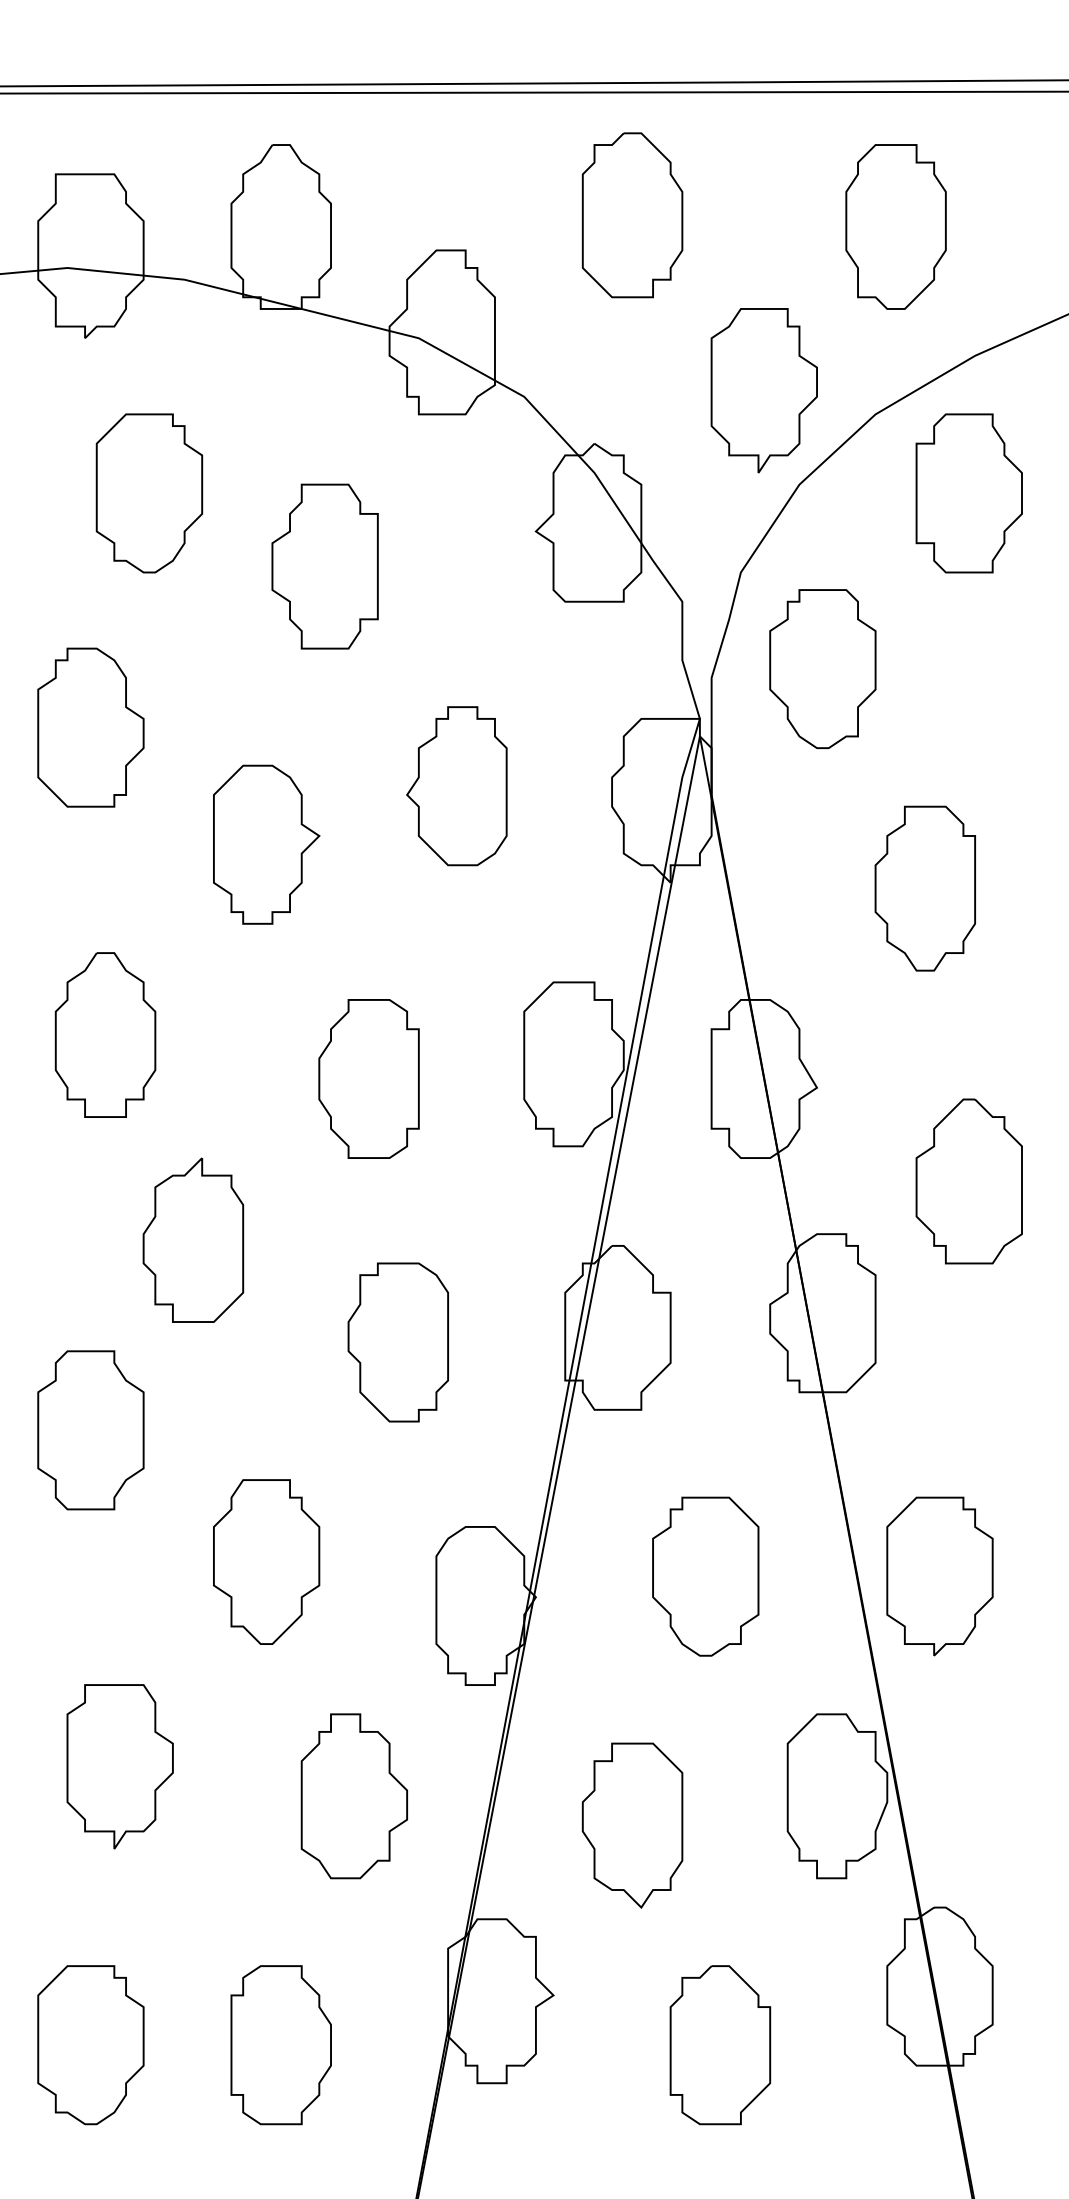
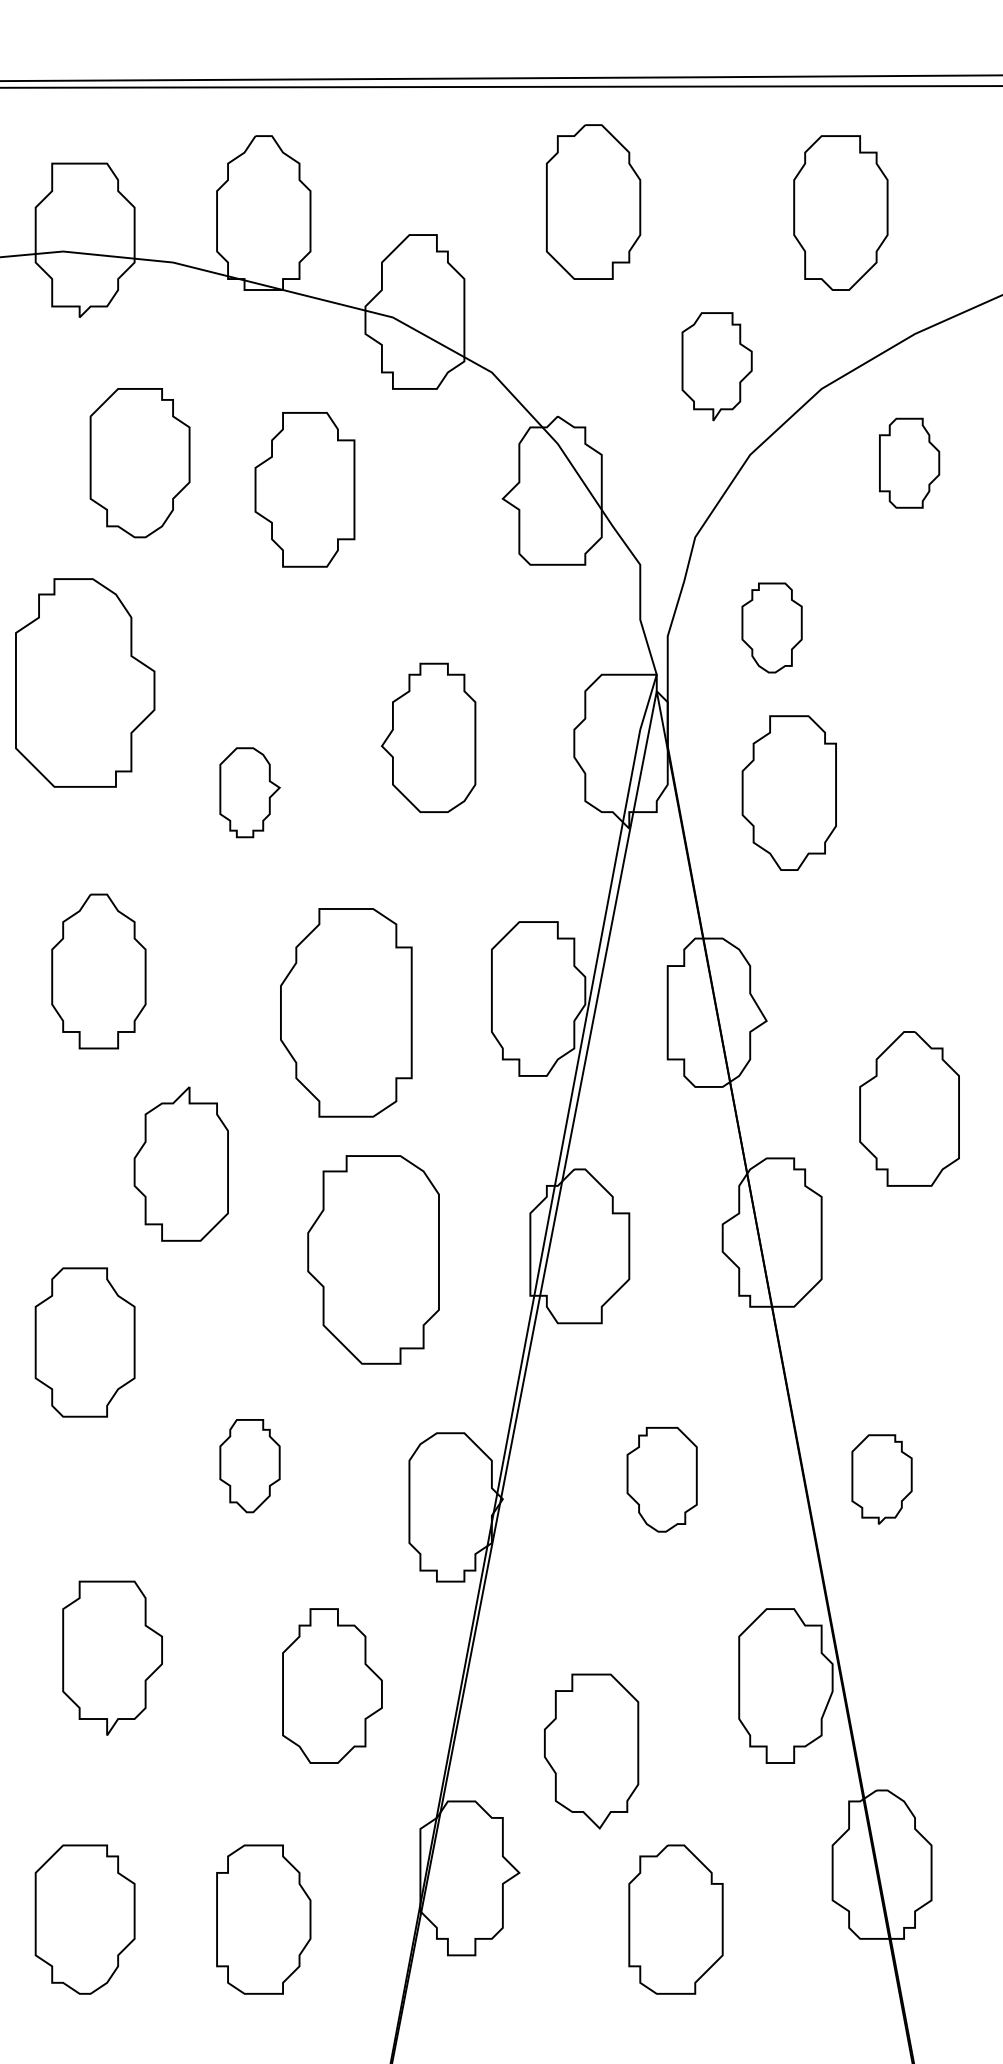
part: (763, 390) -> (716, 366), size x0.7
part: (969, 493) -> (909, 463), size x0.6
part: (324, 566) -> (304, 489), moved
part: (822, 668) -> (771, 627), size x0.6
part: (90, 727) -> (84, 682), size x1.4
part: (266, 844) -> (249, 792), size x0.6
part: (924, 888) -> (788, 792), moved
part: (368, 1078) -> (345, 1012), size x1.4
part: (398, 1342) -> (373, 1260), size x1.4
part: (266, 1561) -> (249, 1465), size x0.6
part: (704, 1576) -> (661, 1479), size x0.7
part: (939, 1576) -> (881, 1479), size x0.6
part: (632, 1825) -> (591, 1751), moved

